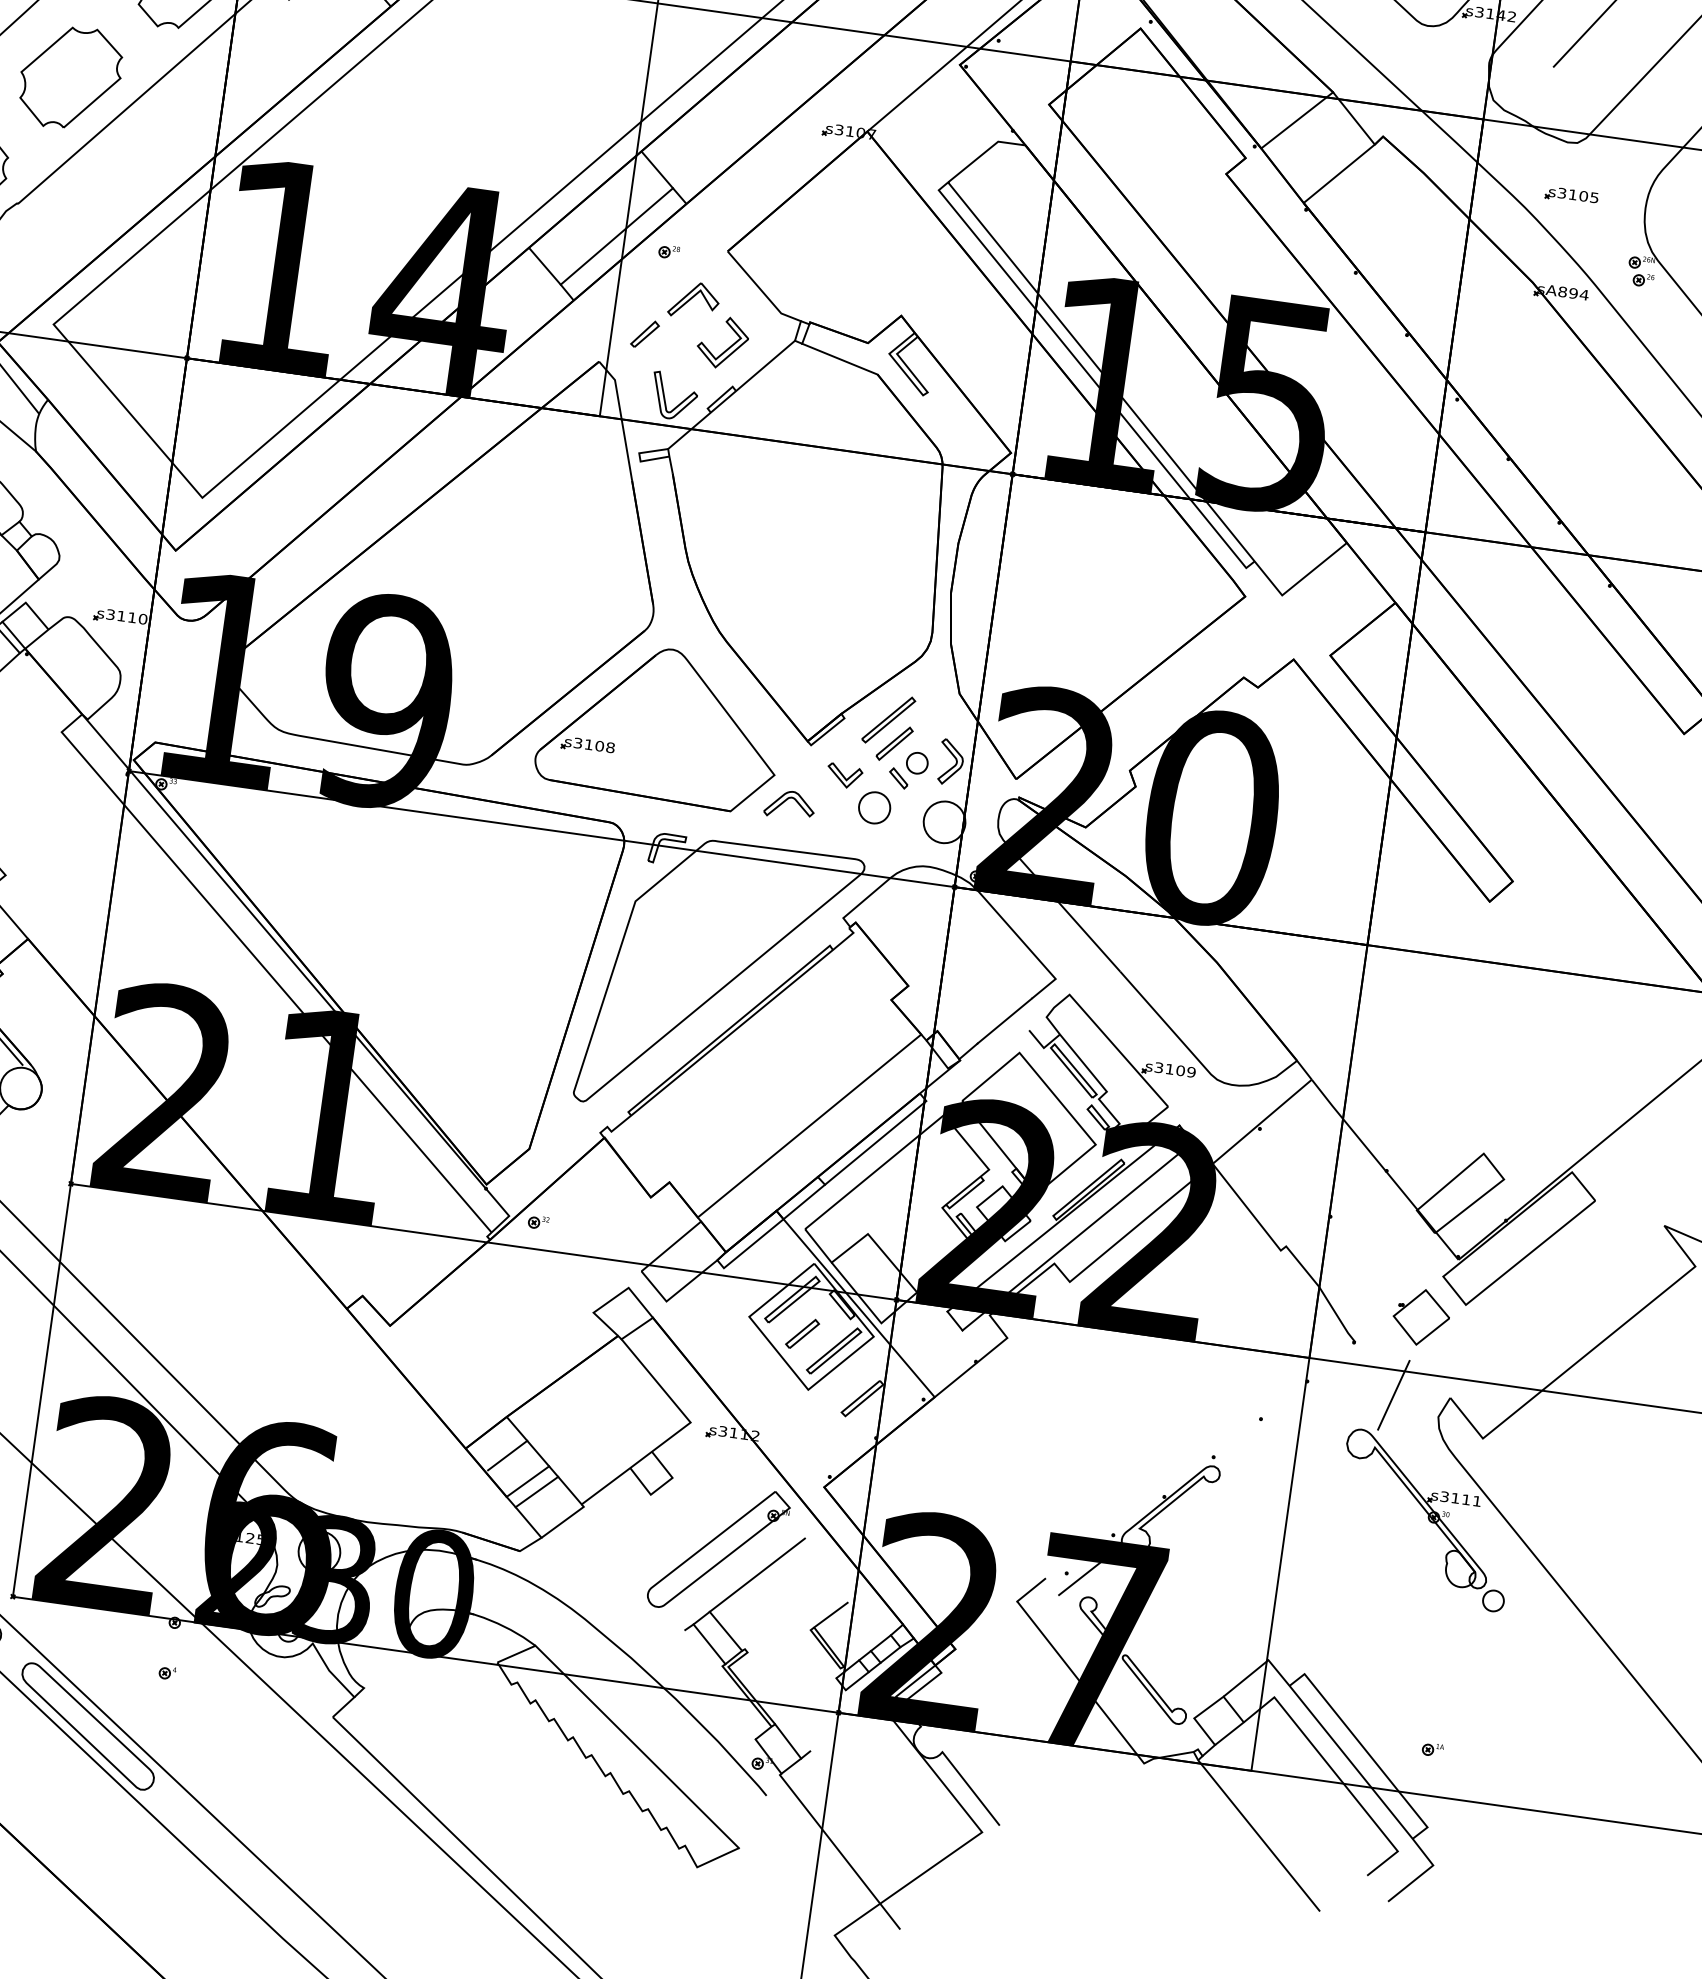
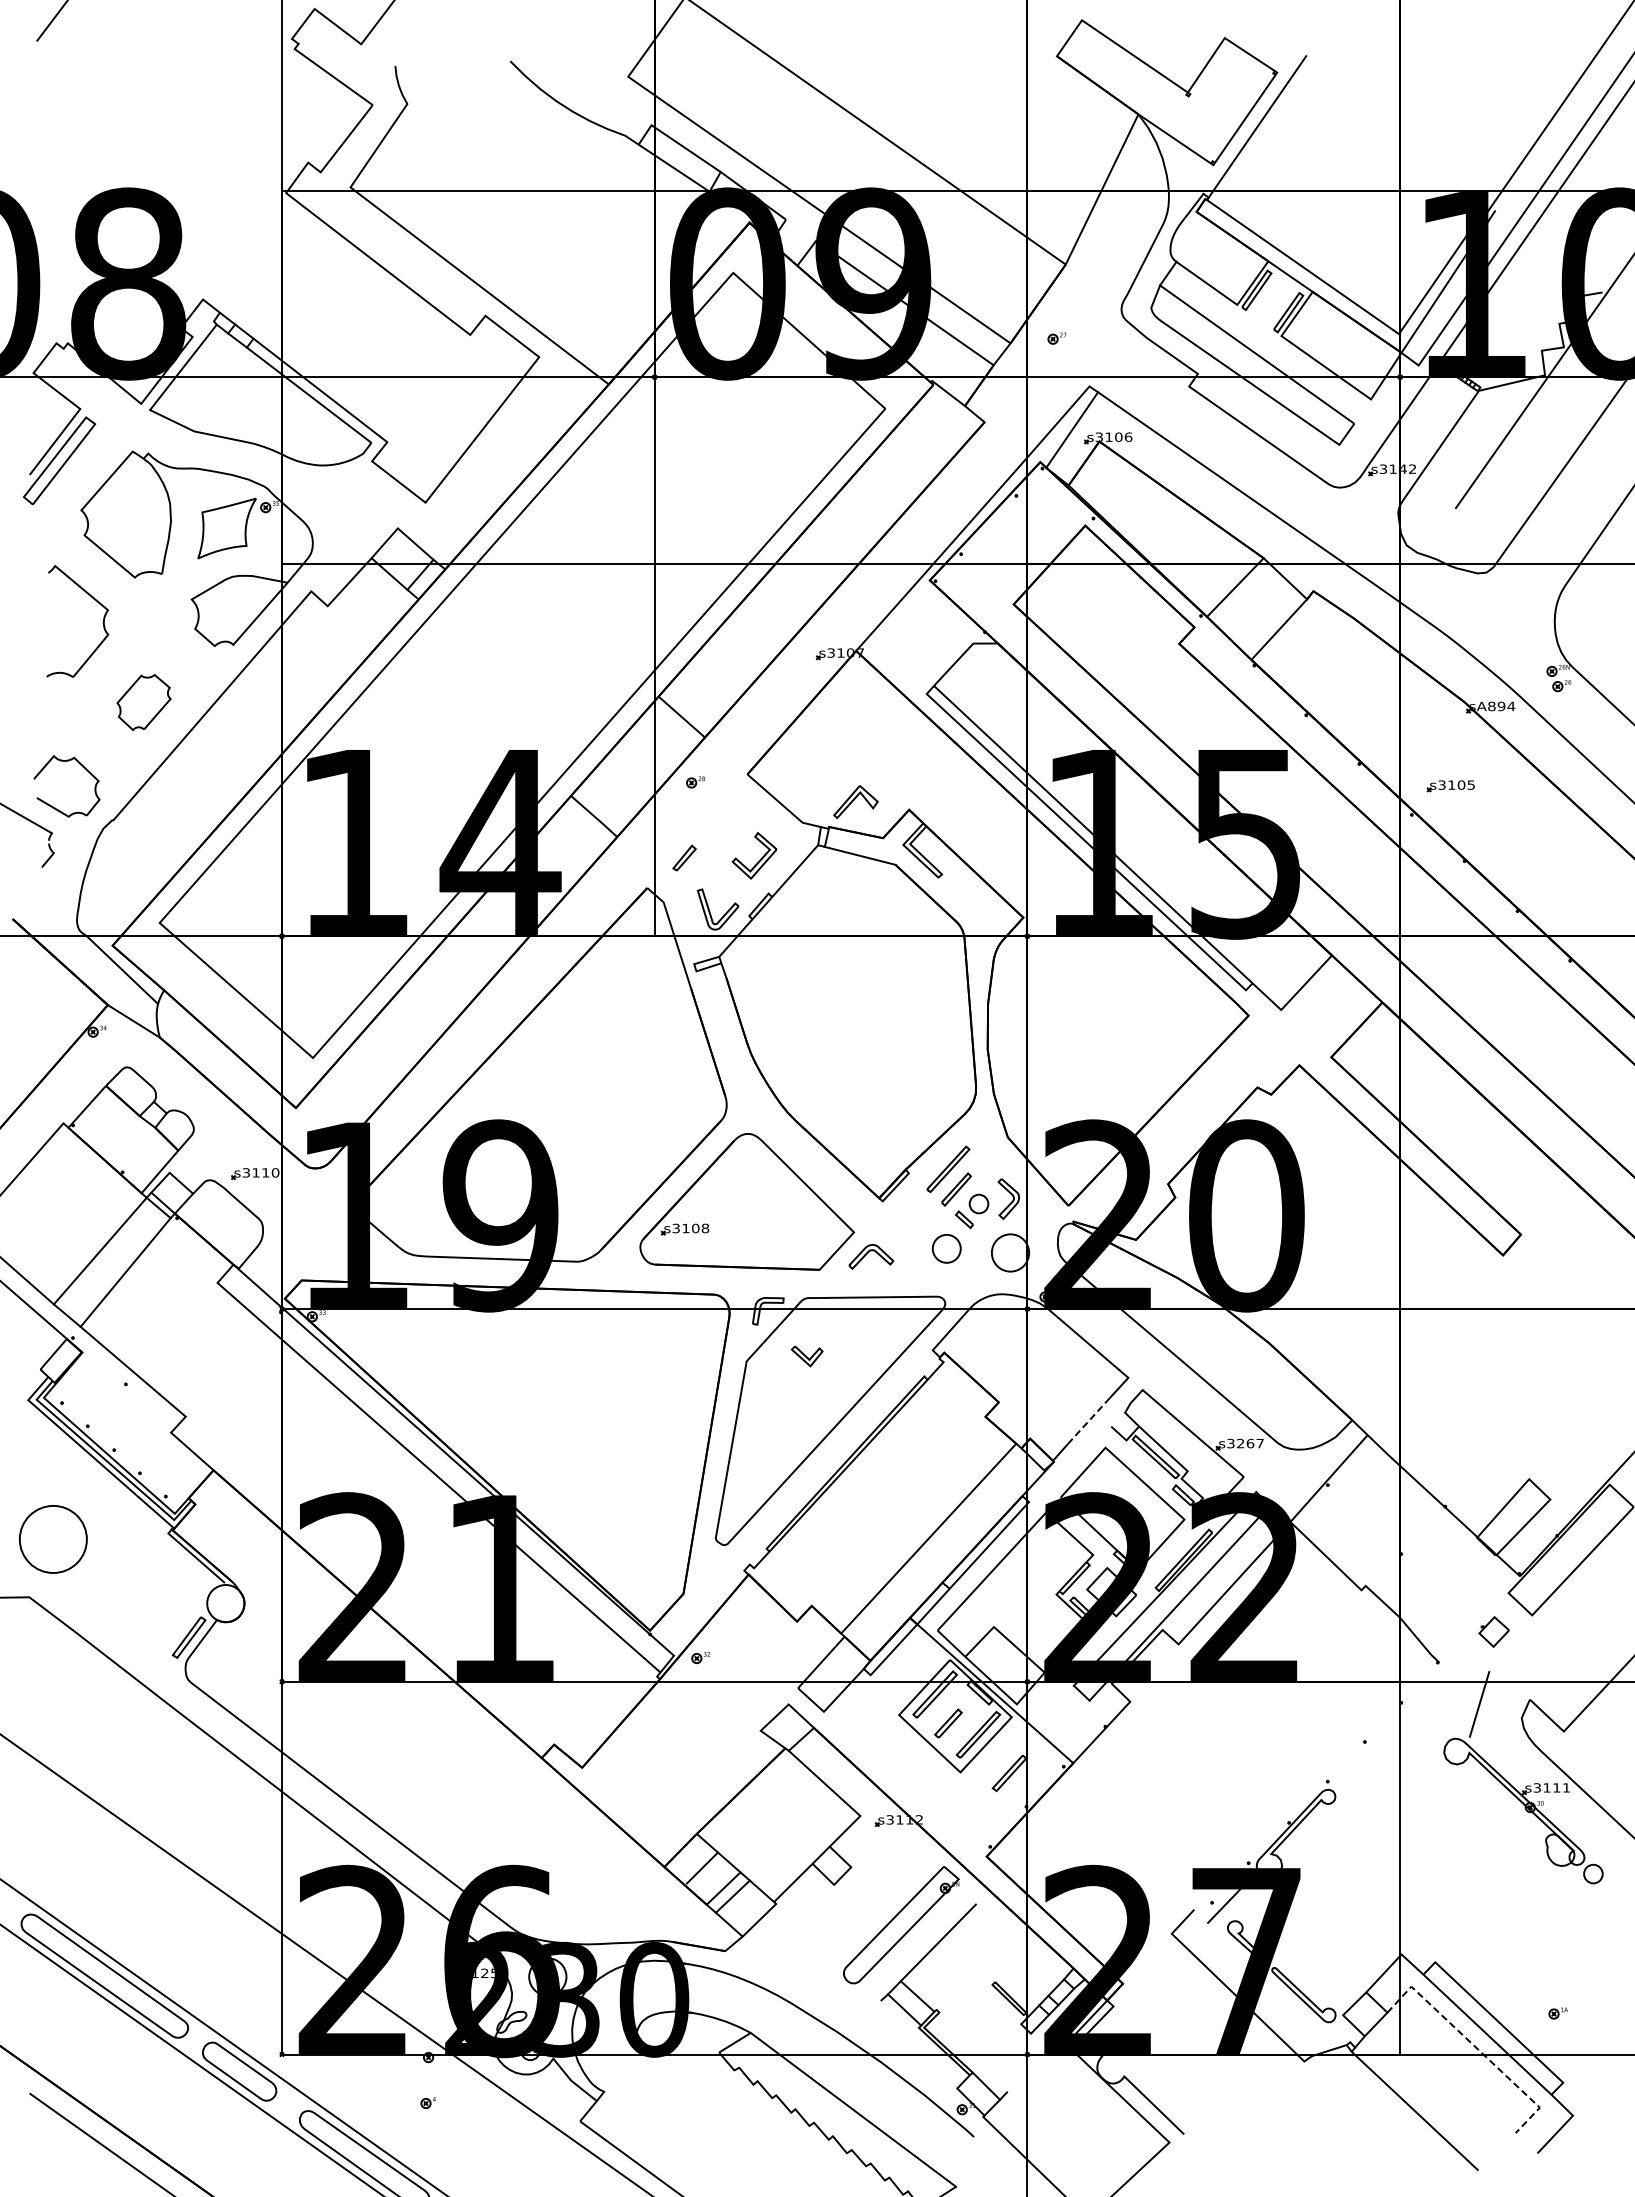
part: (70, 77) -> (143, 702), size x0.6
part: (1571, 196) -> (1450, 786), moved
line: (617, 235) -> (647, 774), removed
part: (693, 300) -> (855, 802), moved
part: (843, 776) -> (806, 1356), moved
line: (1004, 1021) -> (1088, 1421), solid -> dashed
text: (1180, 1070) -> (1250, 1443), s3109 -> s3267
part: (1420, 1316) -> (1493, 1631), size x0.6
line: (830, 1615) -> (1008, 1969), removed
line: (1337, 1774) -> (1476, 2047), solid -> dashed

